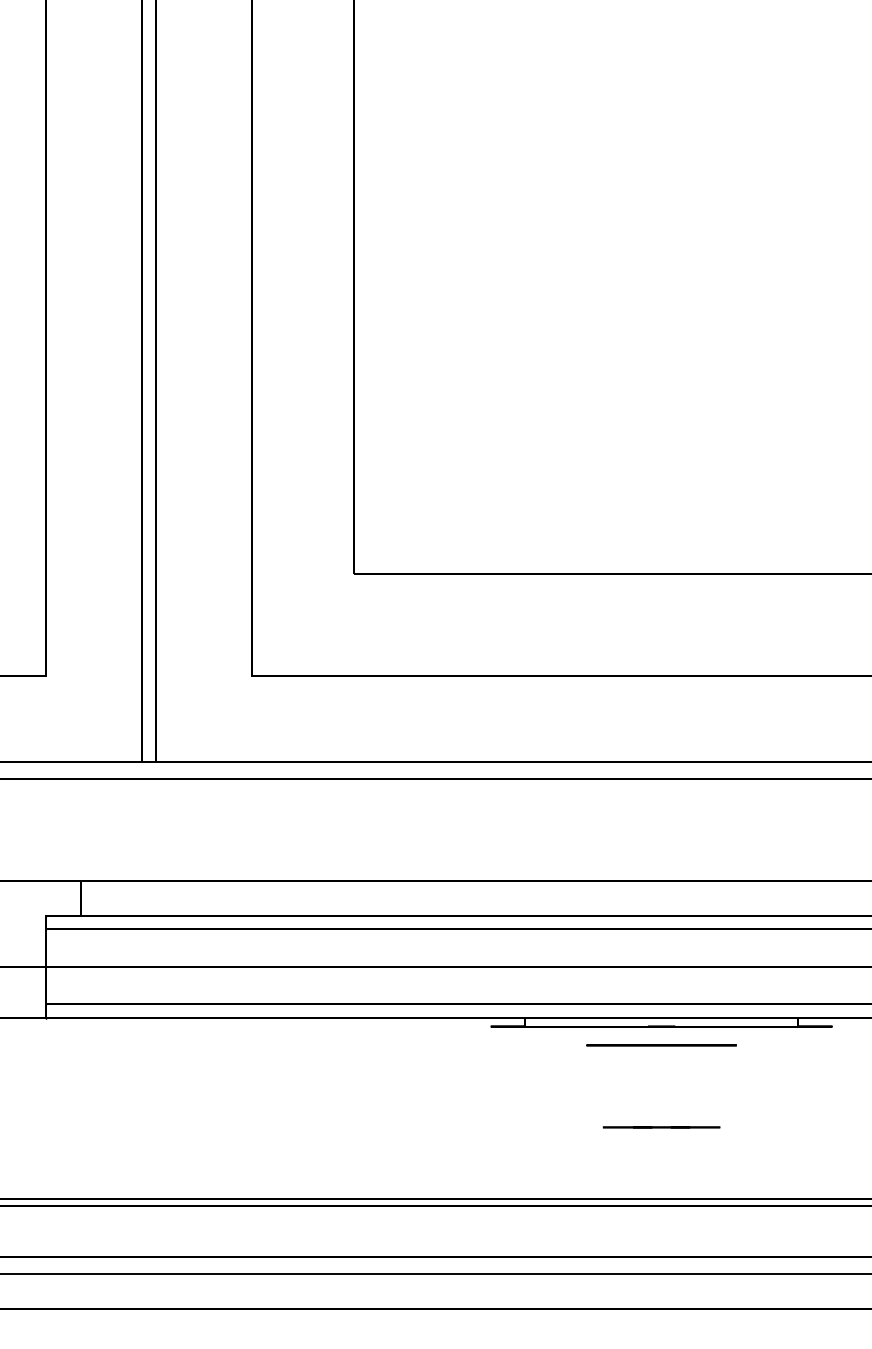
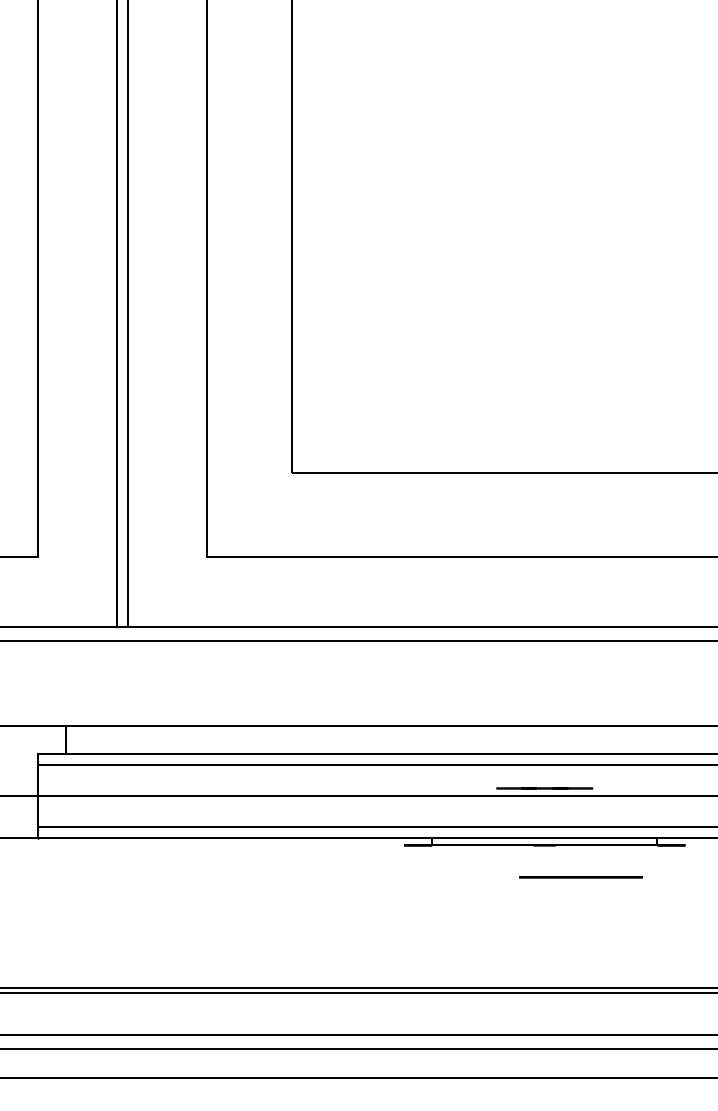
circle: (661, 1045) -> (580, 877), moved
line: (661, 1127) -> (544, 788), moved

